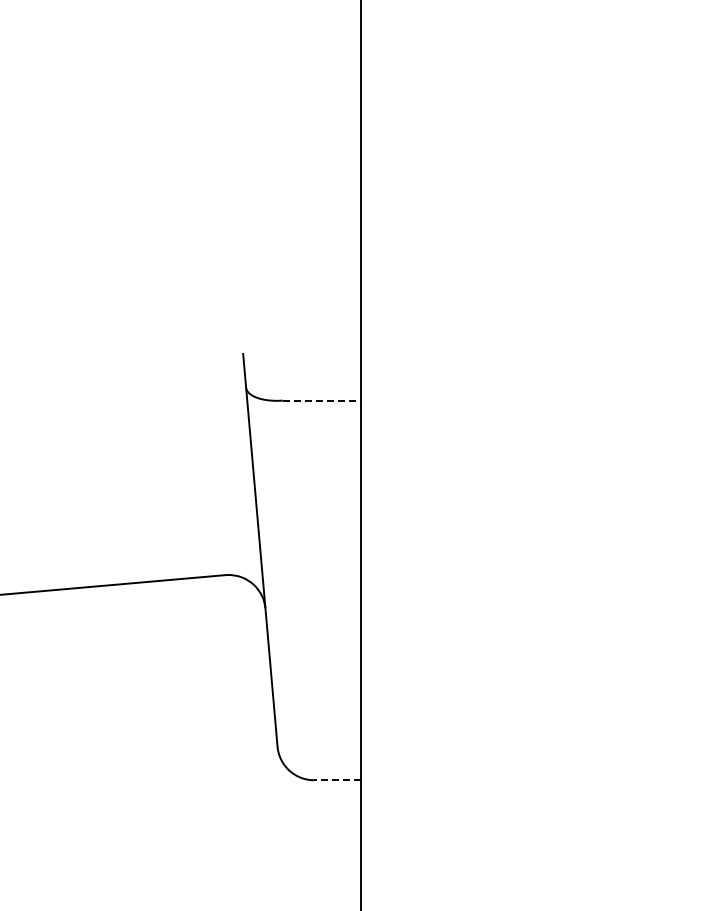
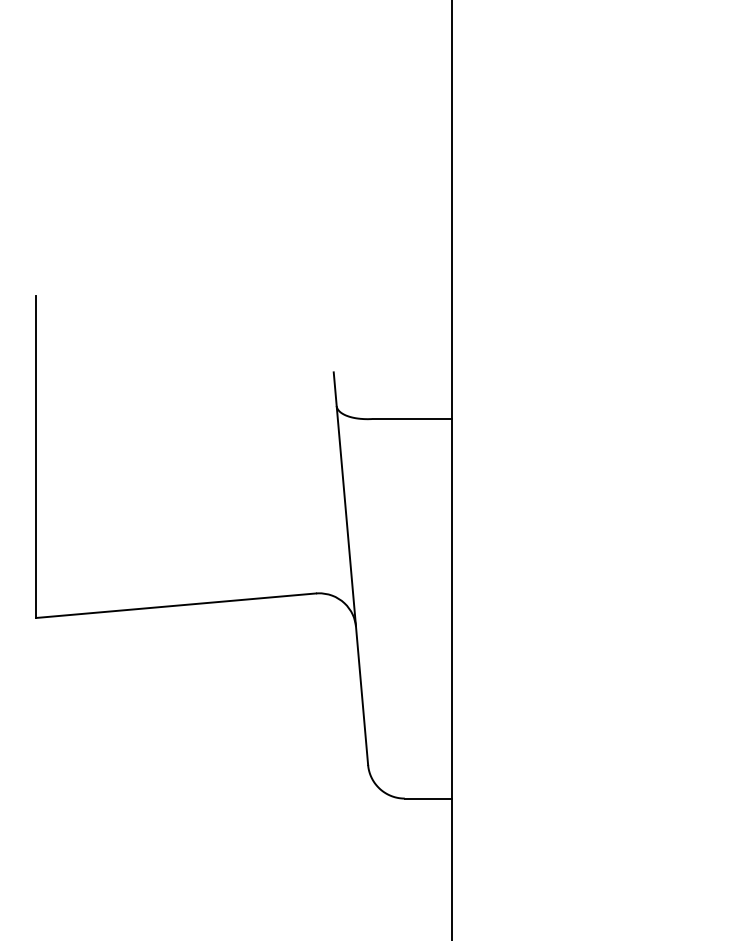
line: (322, 400) -> (413, 418), dashed -> solid
line: (336, 780) -> (427, 798), dashed -> solid

